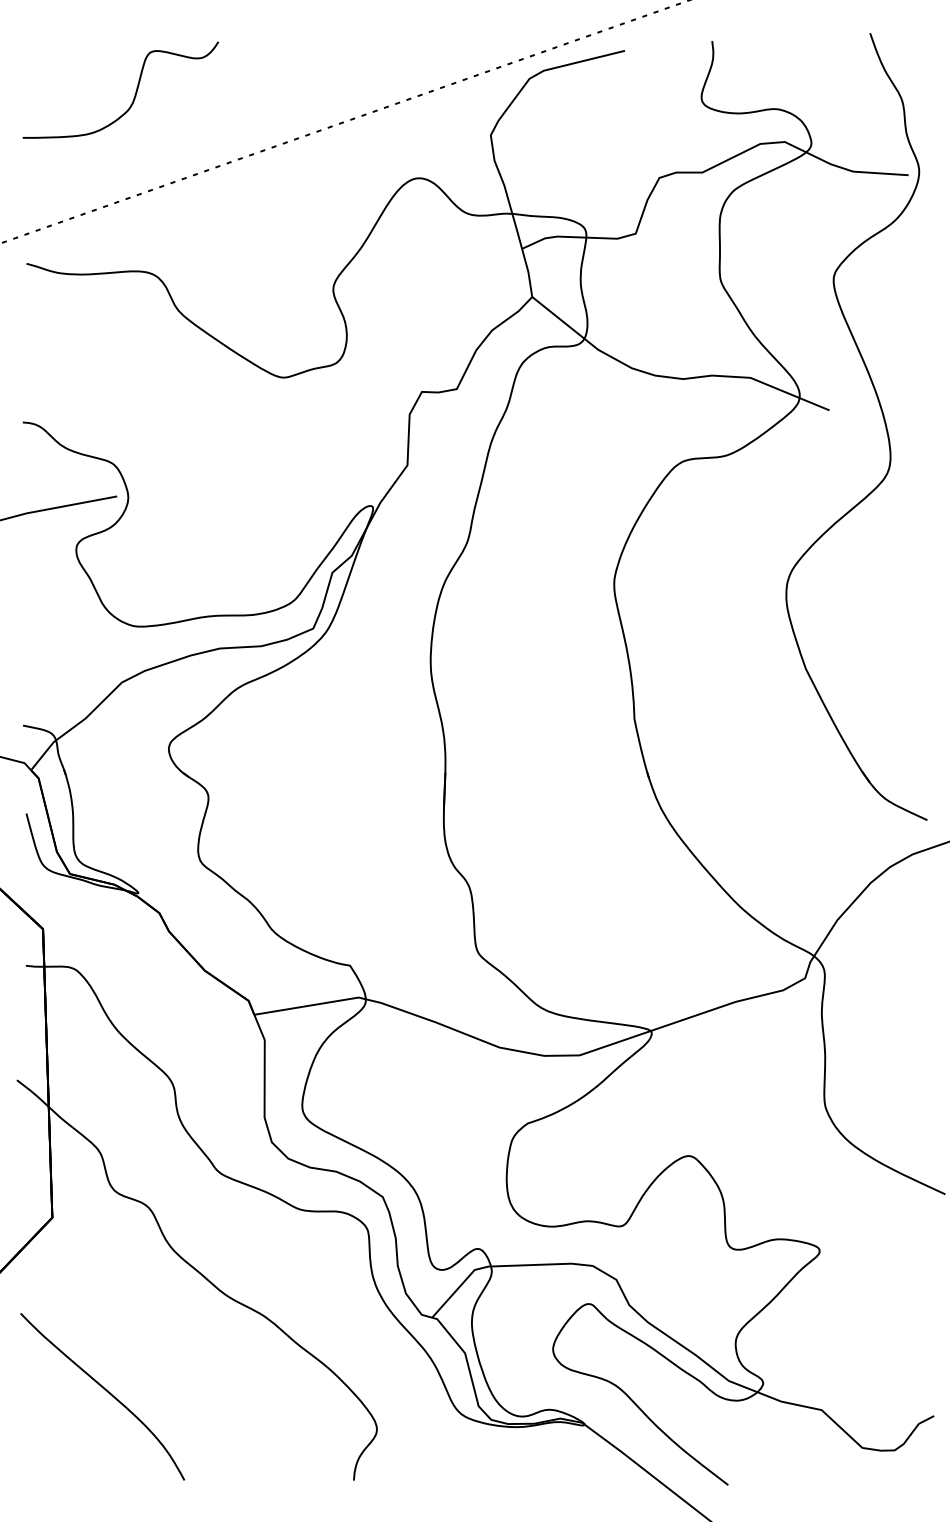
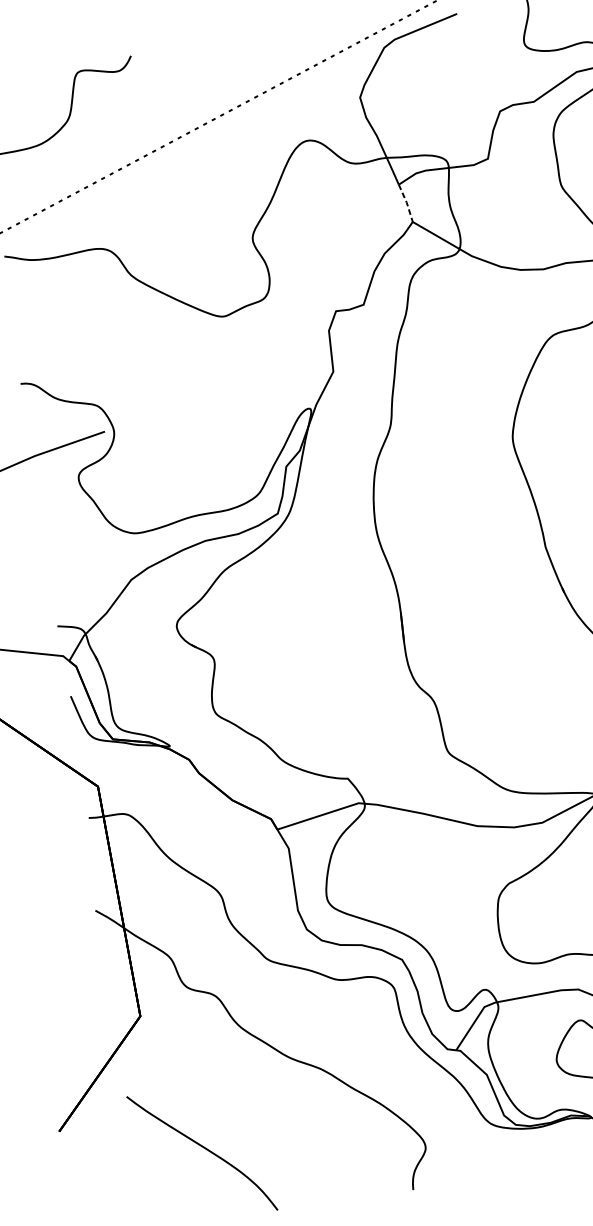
line: (528, 272) -> (406, 202), solid -> dashed

